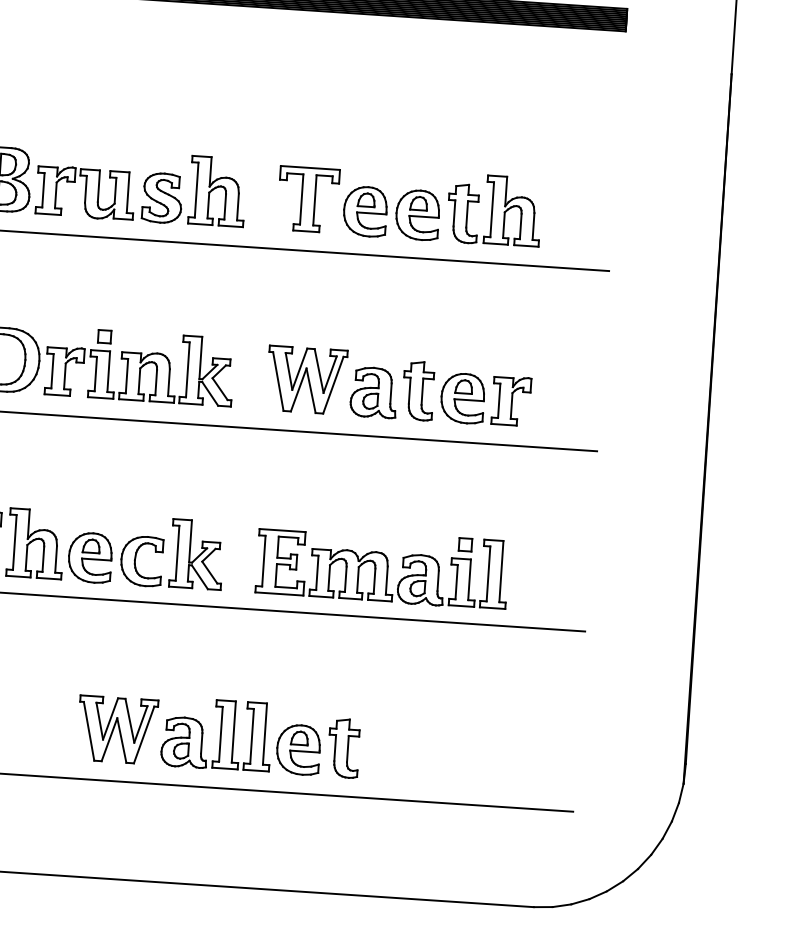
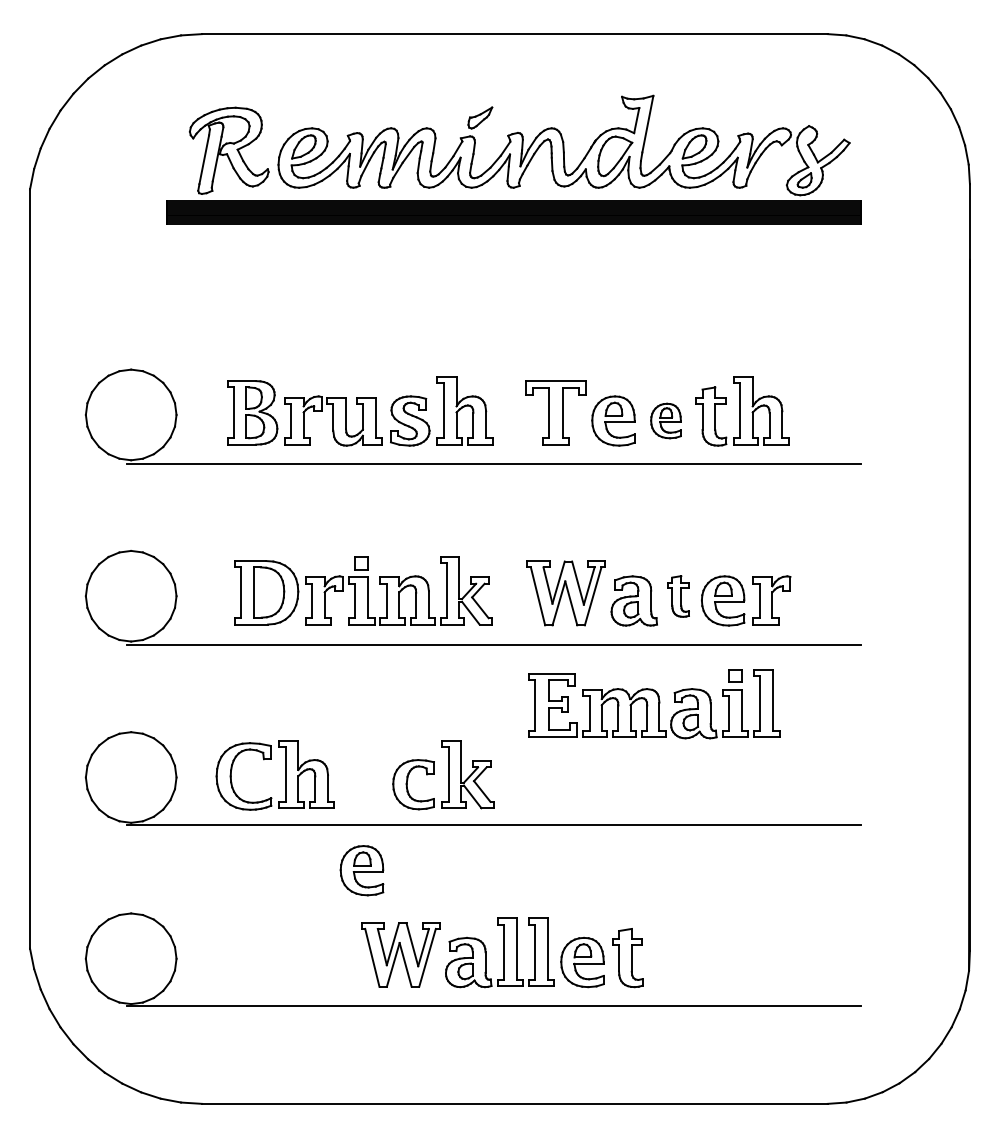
part: (417, 214) -> (665, 420), size x0.7
part: (418, 391) -> (678, 596), size x0.7
part: (89, 557) -> (361, 870), moved
part: (382, 568) -> (654, 704), moved

